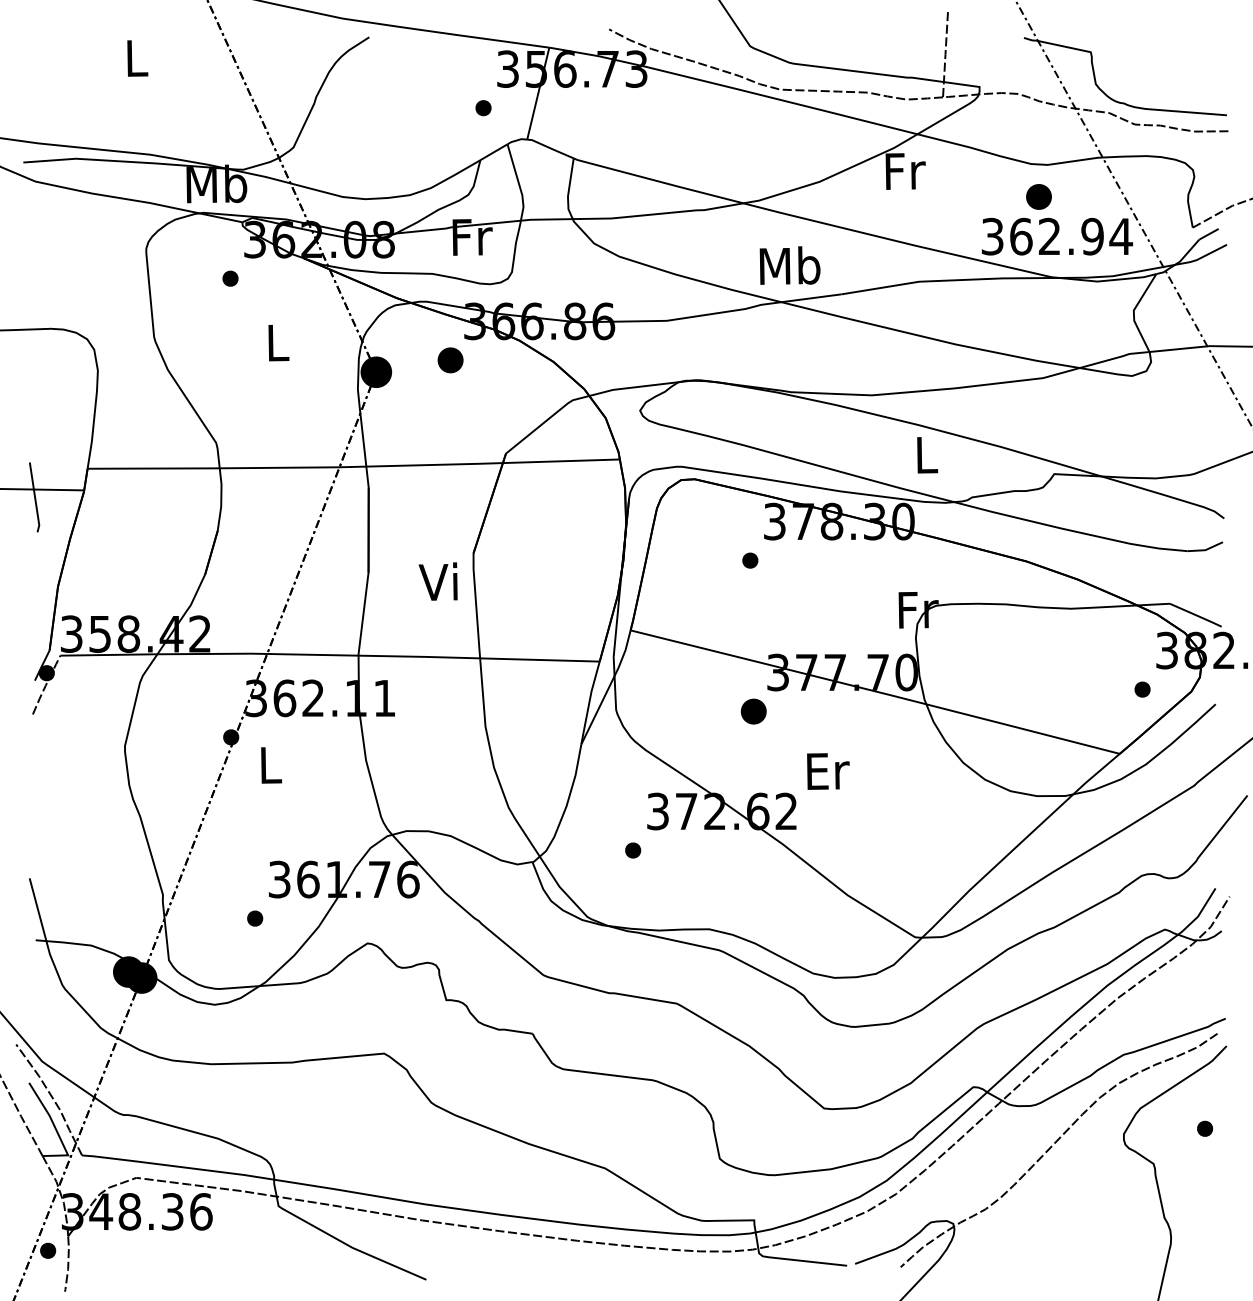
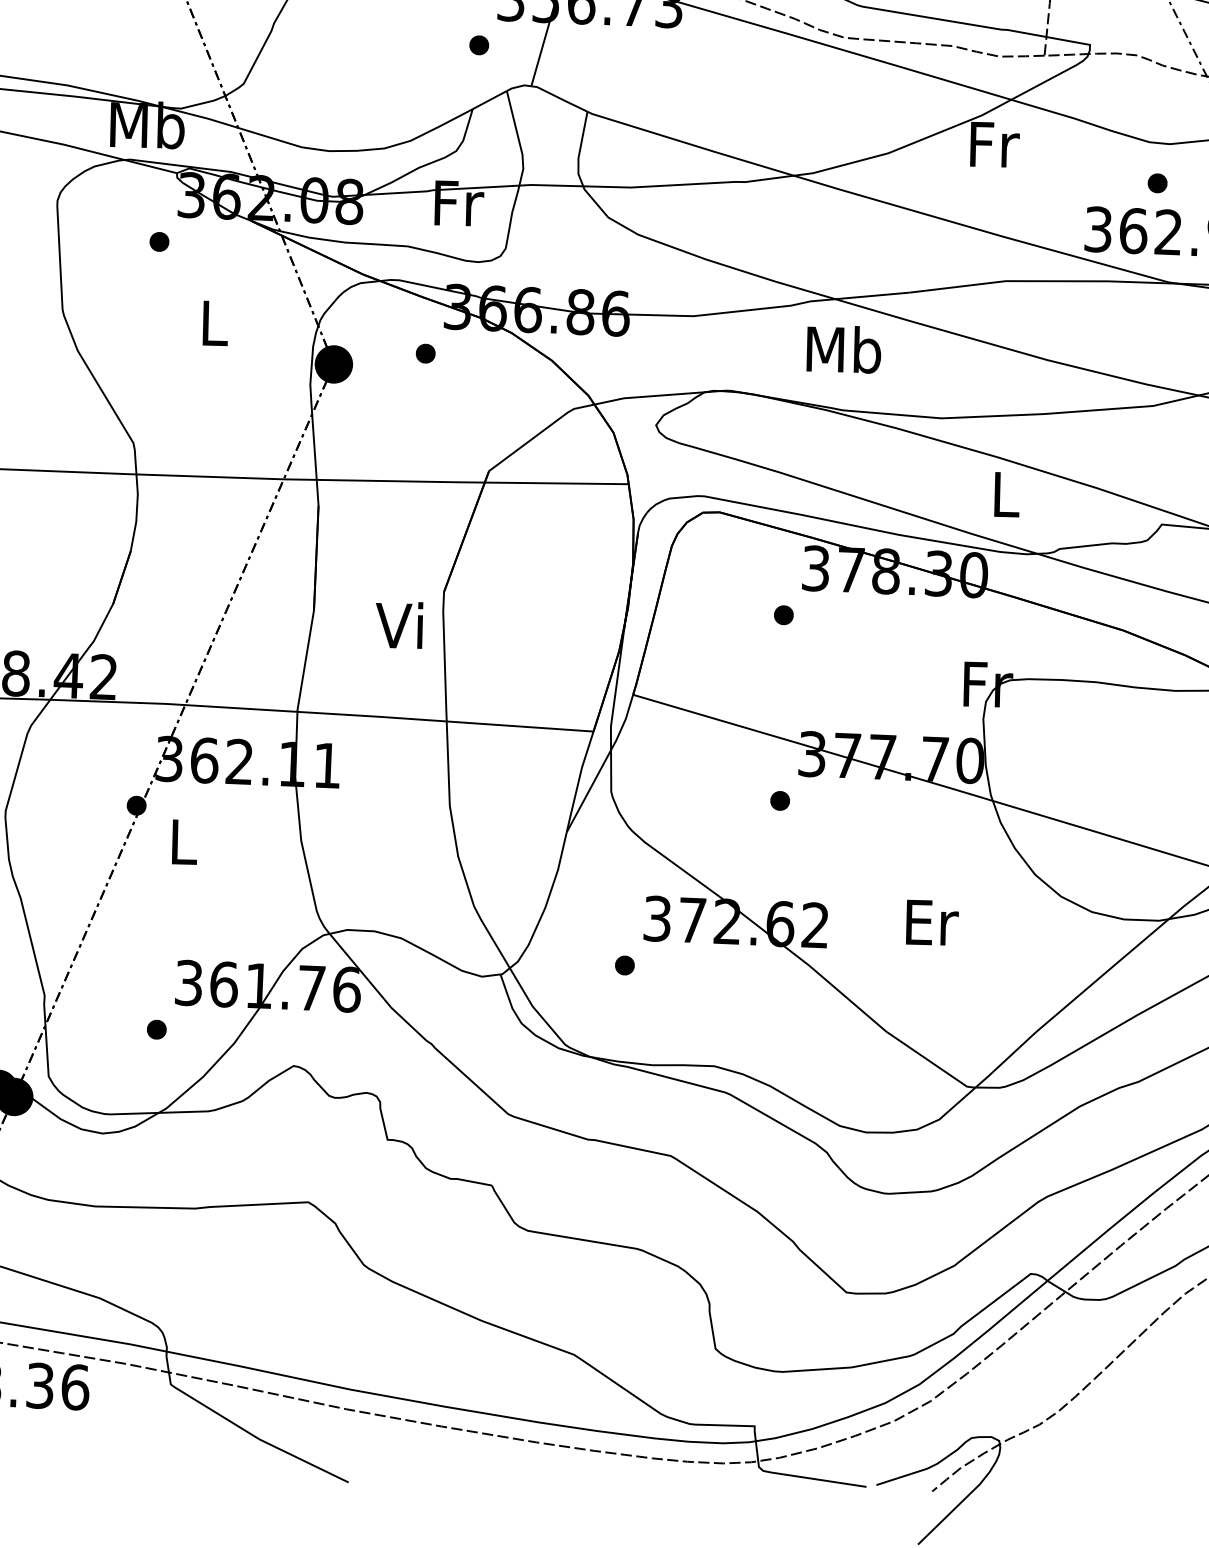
part: (1039, 197) -> (1157, 183), size x0.62
text: (789, 265) -> (843, 349), moved
part: (450, 360) -> (425, 353), size x0.62
part: (753, 711) -> (779, 800), size x0.62
text: (828, 771) -> (932, 922), moved

